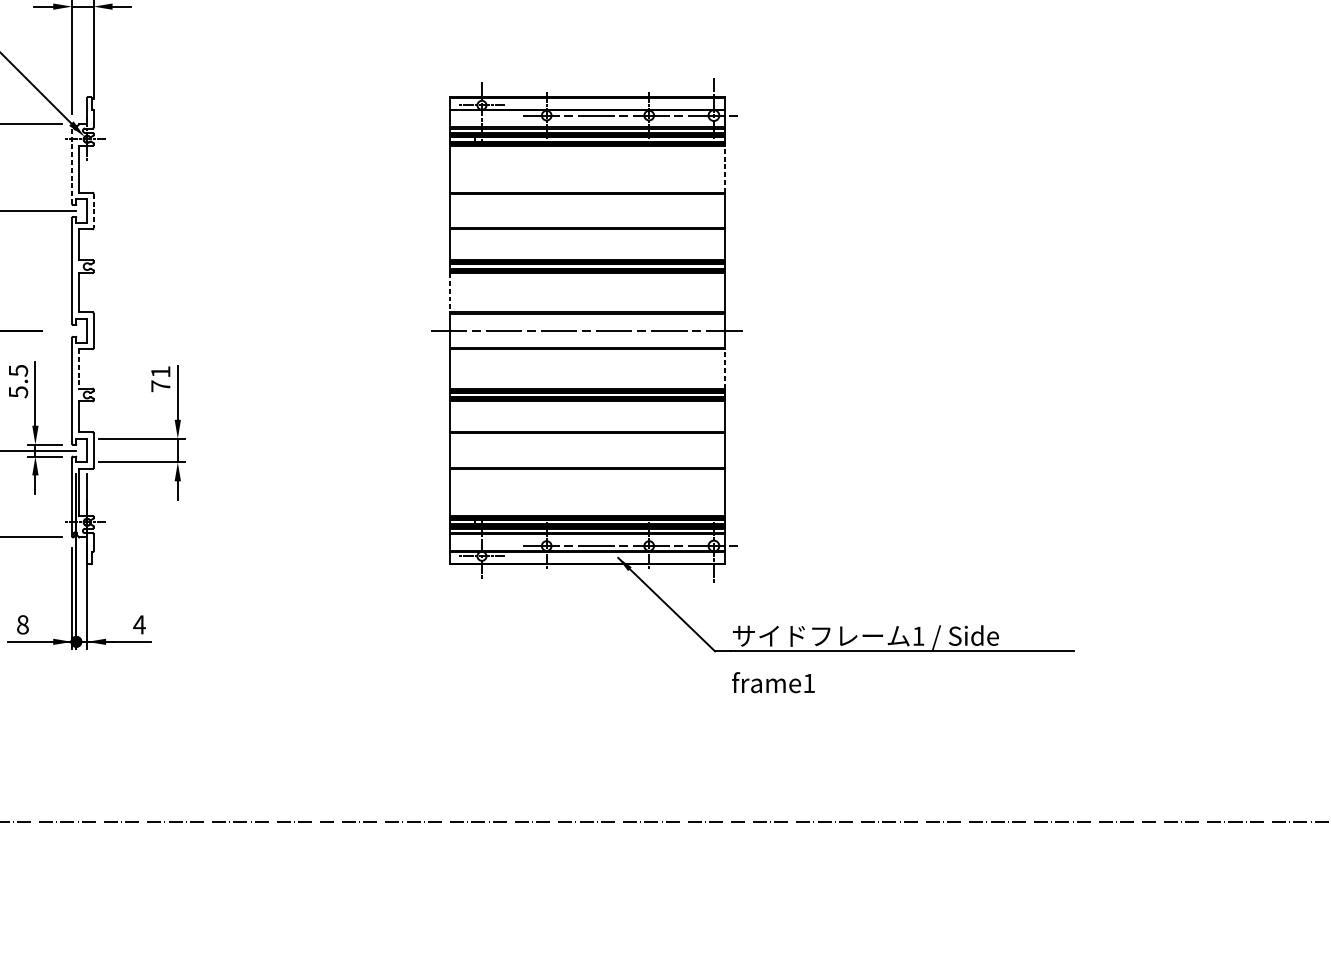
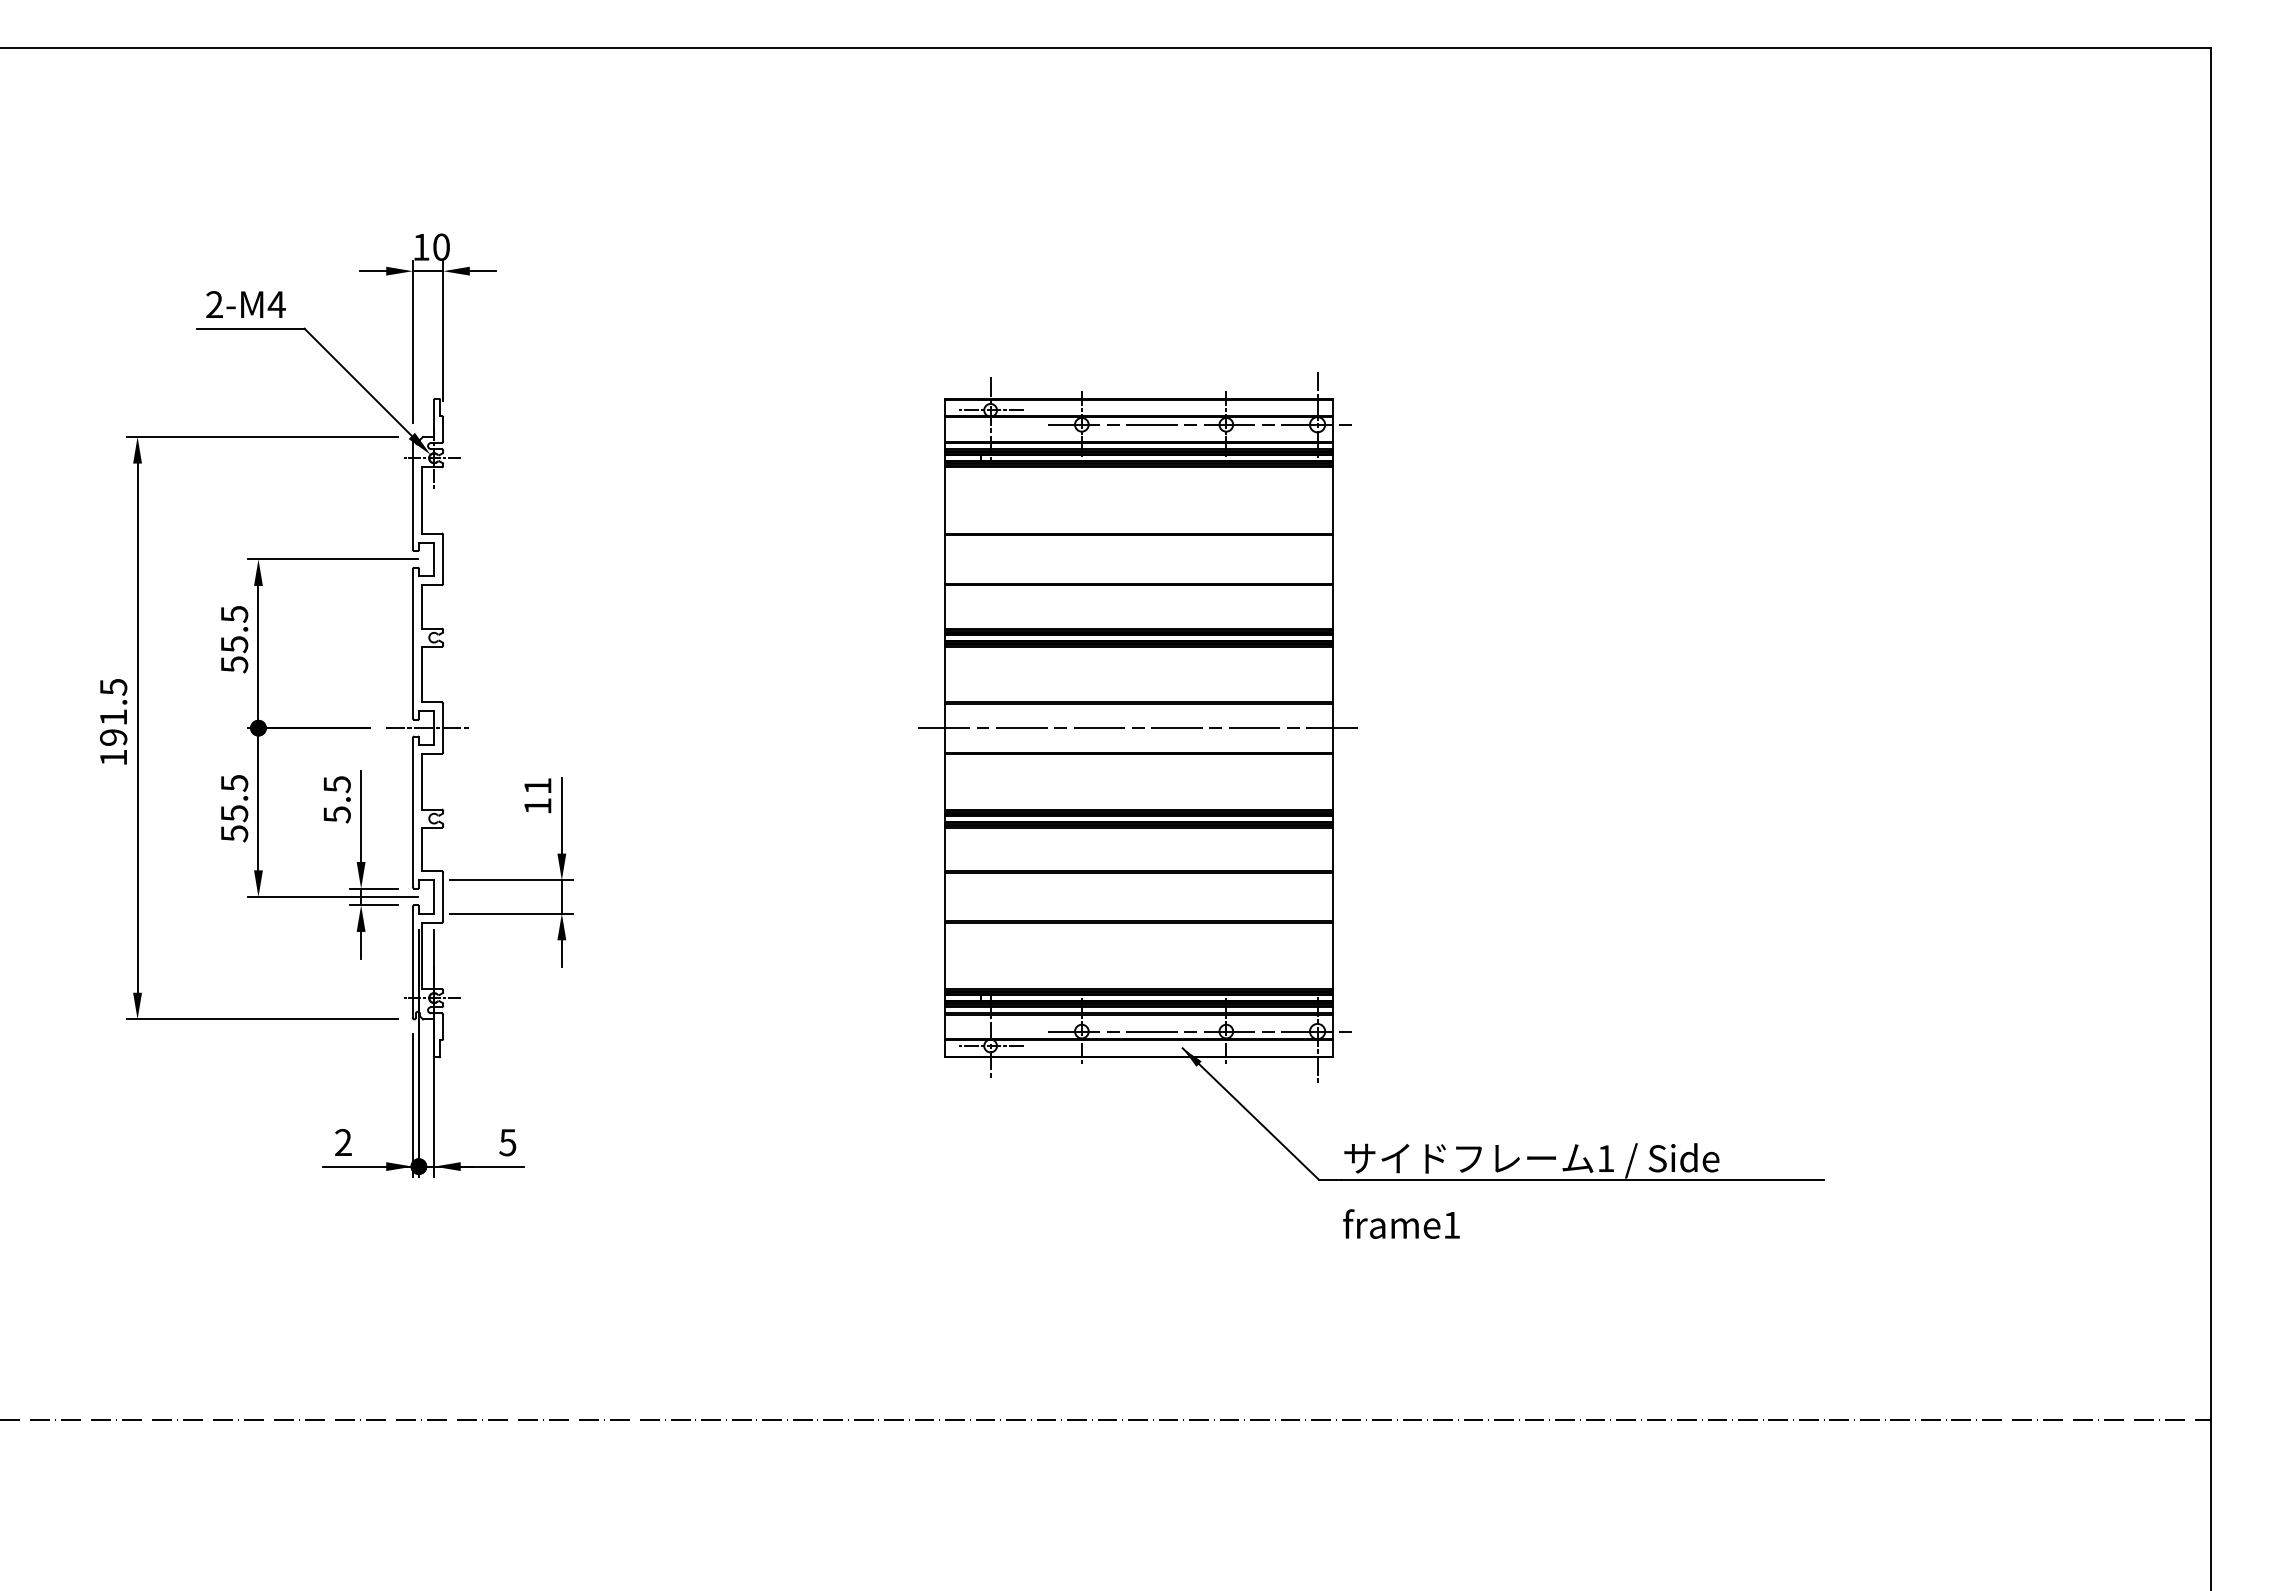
line: (71, 164) -> (412, 493), dashed -> solid
line: (724, 168) -> (1332, 499), dashed -> solid
line: (93, 211) -> (443, 559), dashed -> solid
line: (449, 292) -> (945, 674), dashed -> solid
line: (82, 331) -> (427, 728), added
line: (78, 368) -> (421, 781), dashed -> solid
line: (724, 368) -> (1332, 781), dashed -> solid
text: (160, 386) -> (537, 806), 71 -> 11
text: (22, 624) -> (343, 1142), 8 -> 2
text: (139, 624) -> (507, 1142), 4 -> 5

